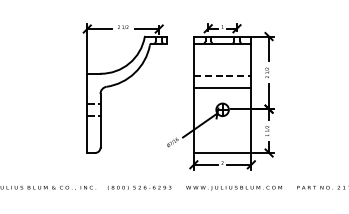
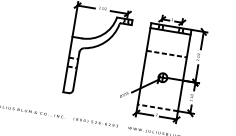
line: (222, 87) -> (165, 62), removed
line: (222, 153) -> (157, 108), solid -> dashed

